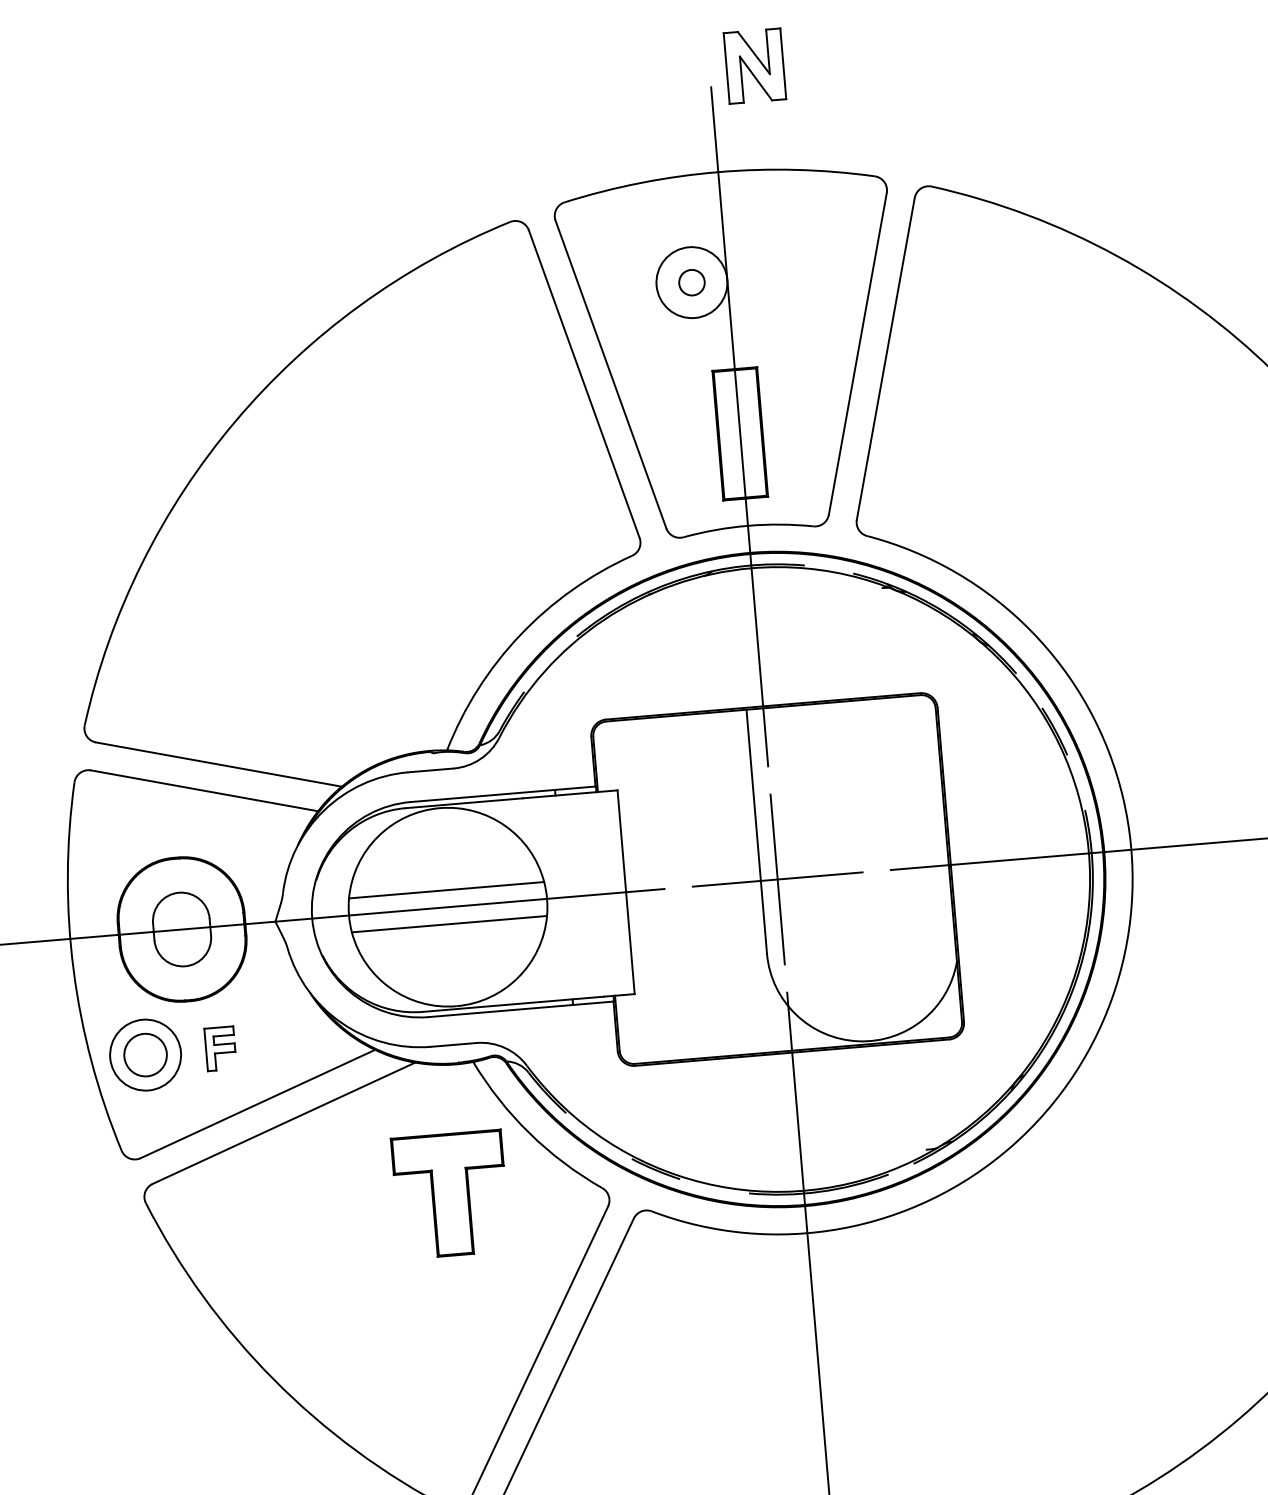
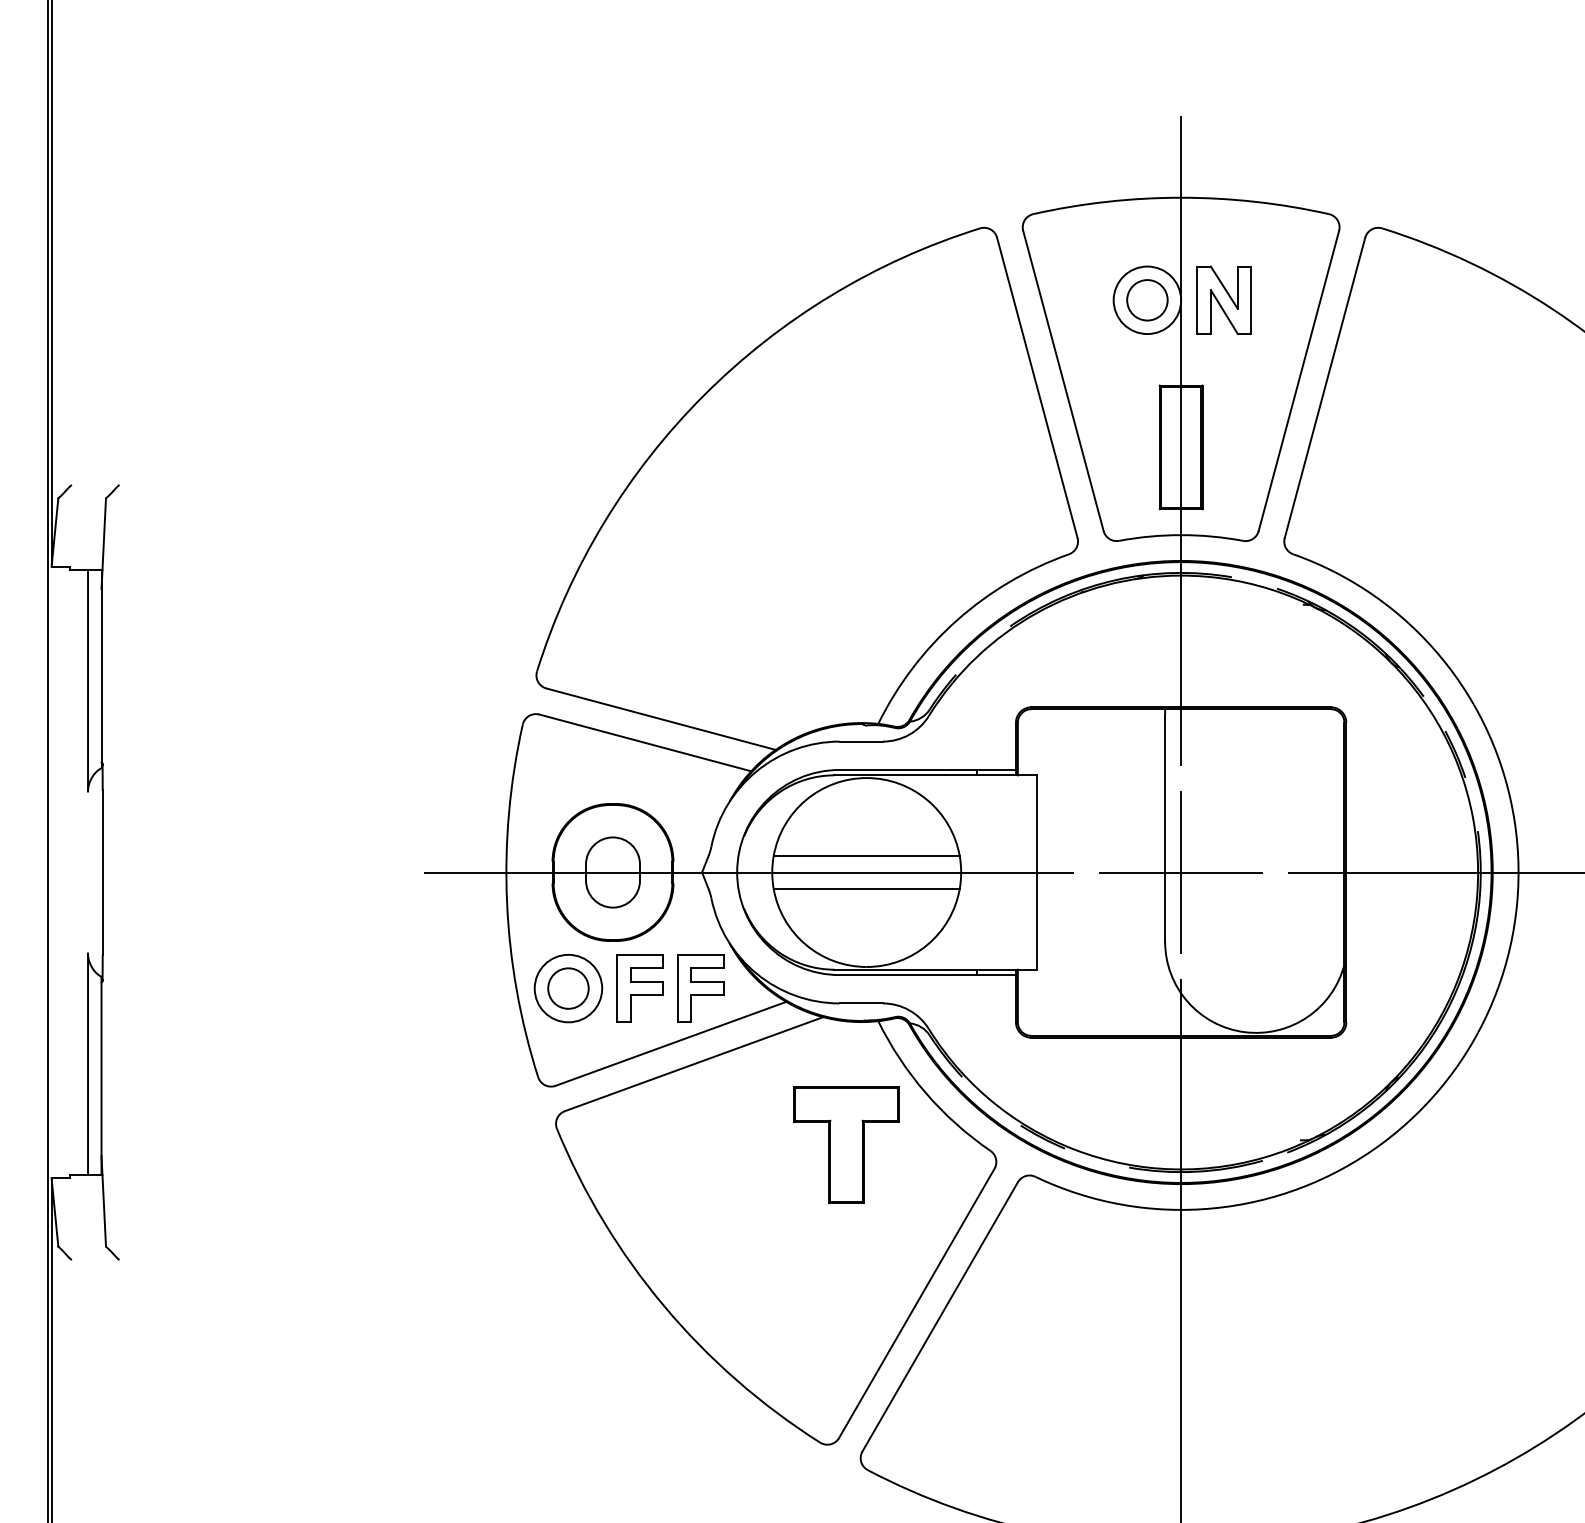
part: (754, 66) -> (1223, 300), moved
circle: (692, 282) -> (1147, 300), size x1.67
part: (284, 1043) -> (700, 988), added
part: (220, 1048) -> (639, 988), size x1.67

